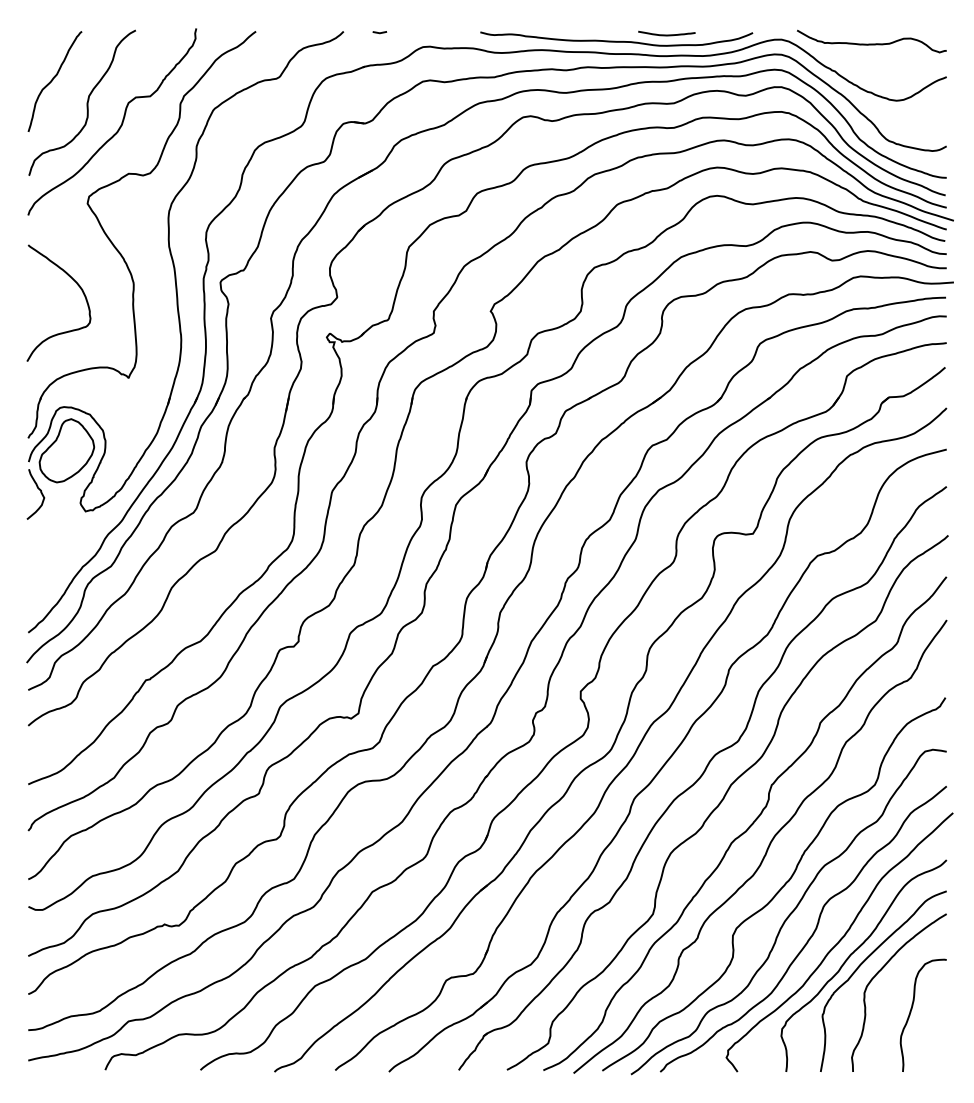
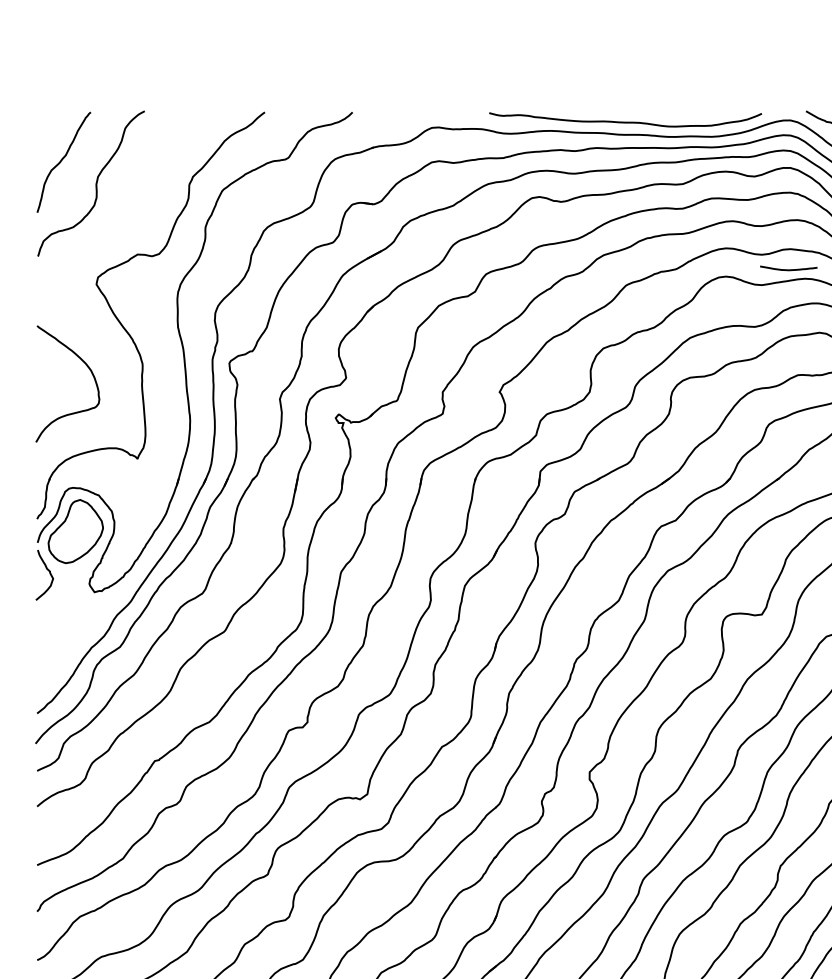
line: (379, 32) -> (388, 113), removed
curve: (666, 34) -> (788, 269), moved
curve: (119, 126) -> (128, 207), removed

